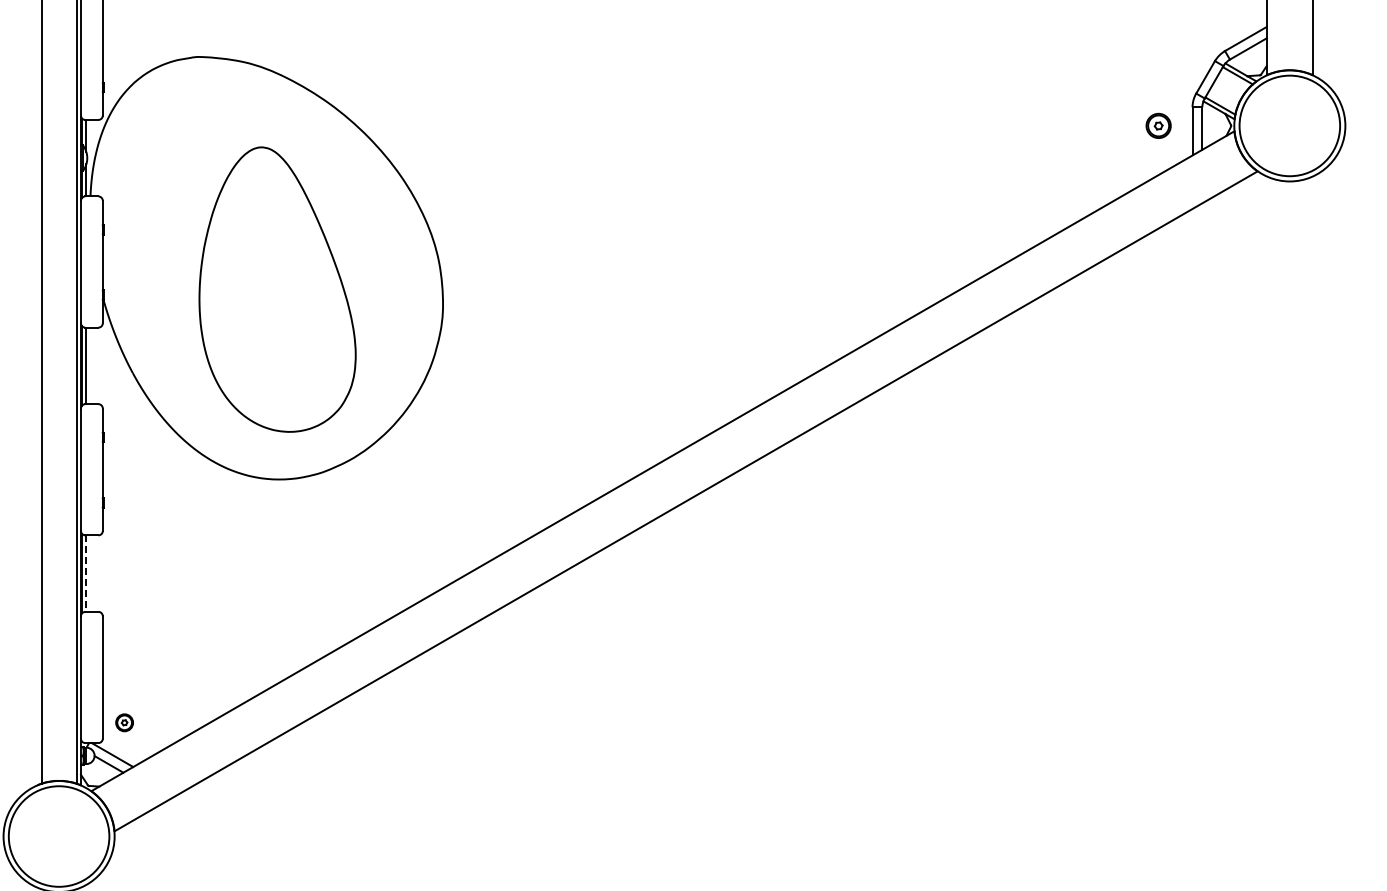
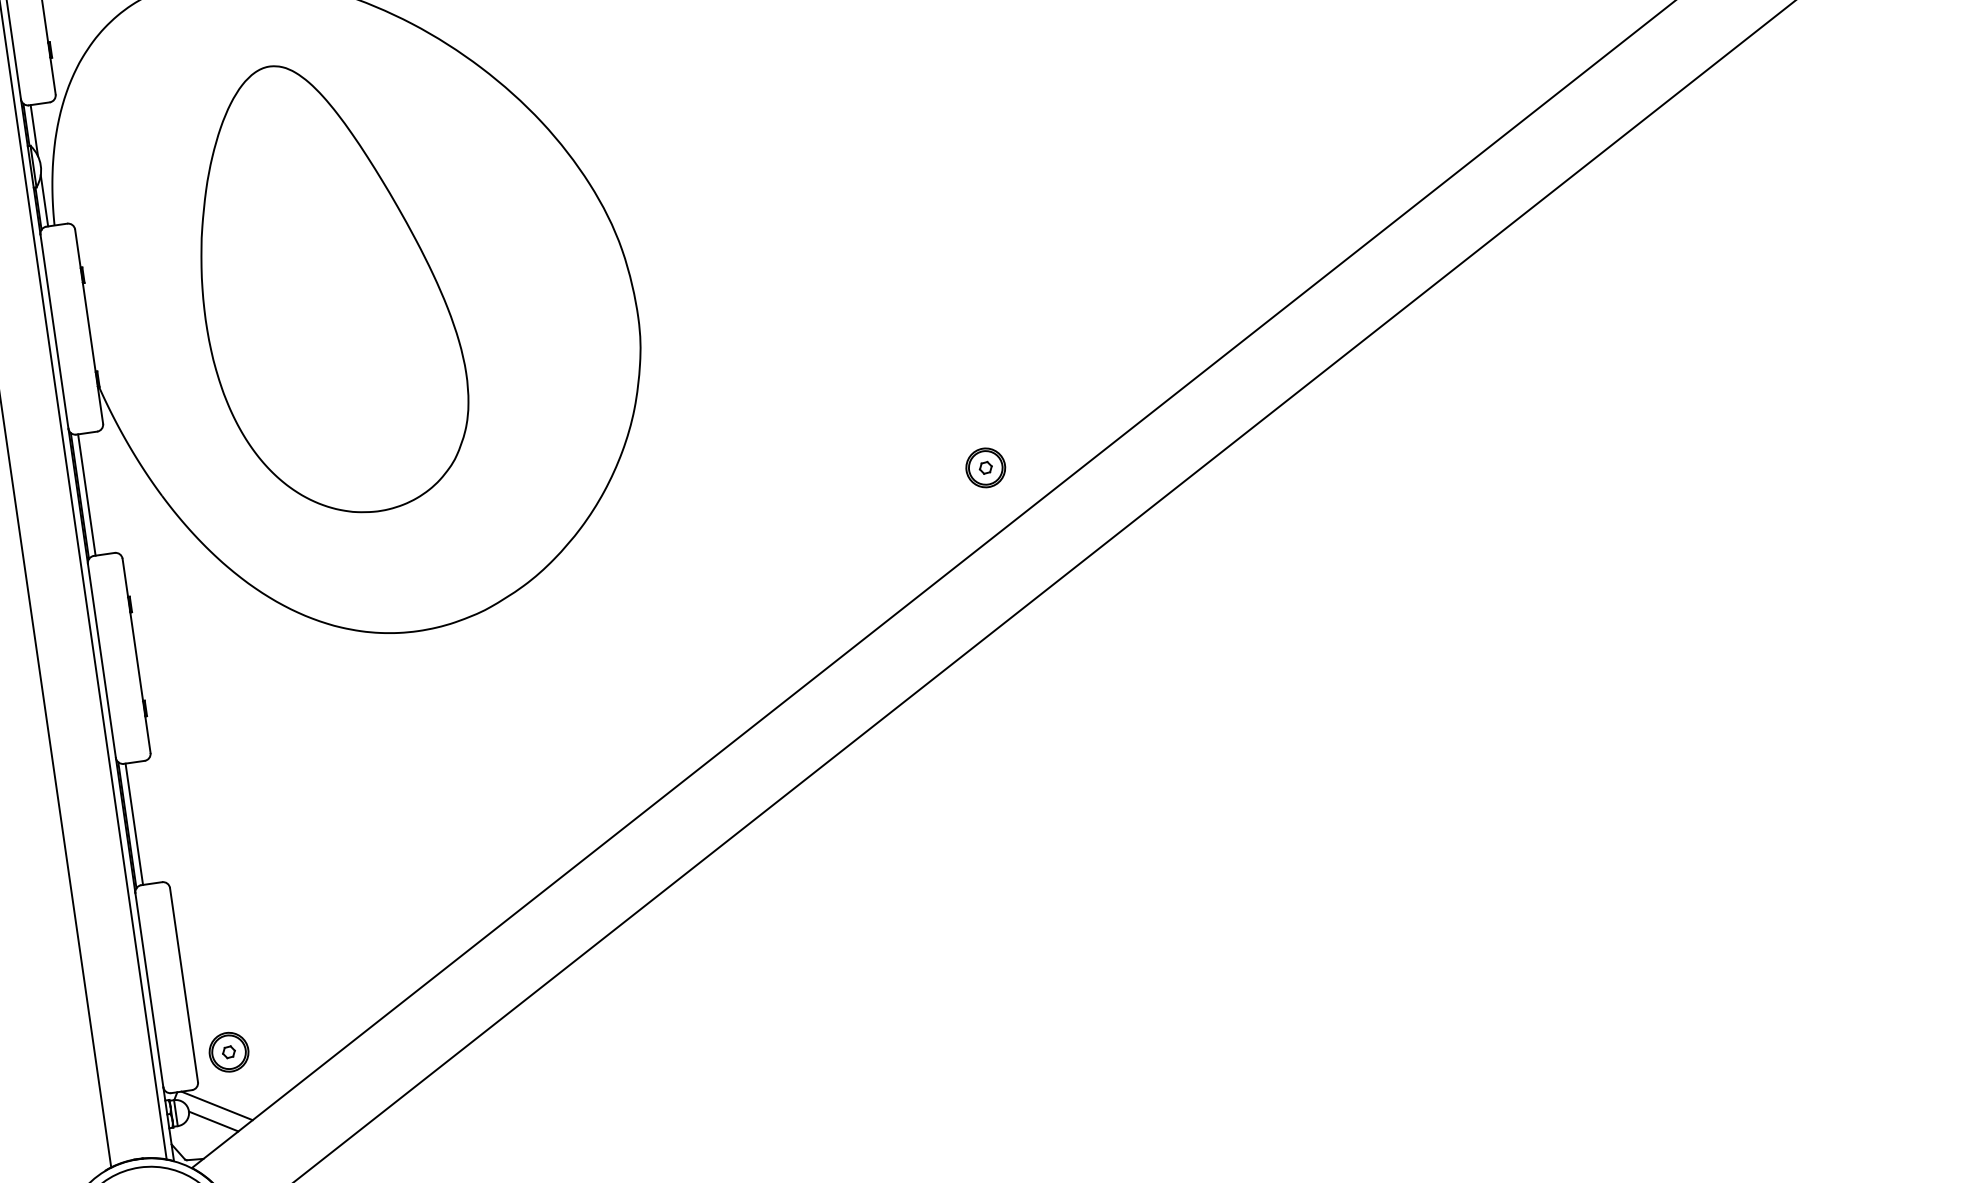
part: (277, 289) -> (327, 288), moved
part: (644, 429) -> (985, 468), added
line: (86, 574) -> (134, 825), dashed -> solid
part: (124, 722) -> (228, 1051), size x1.43

